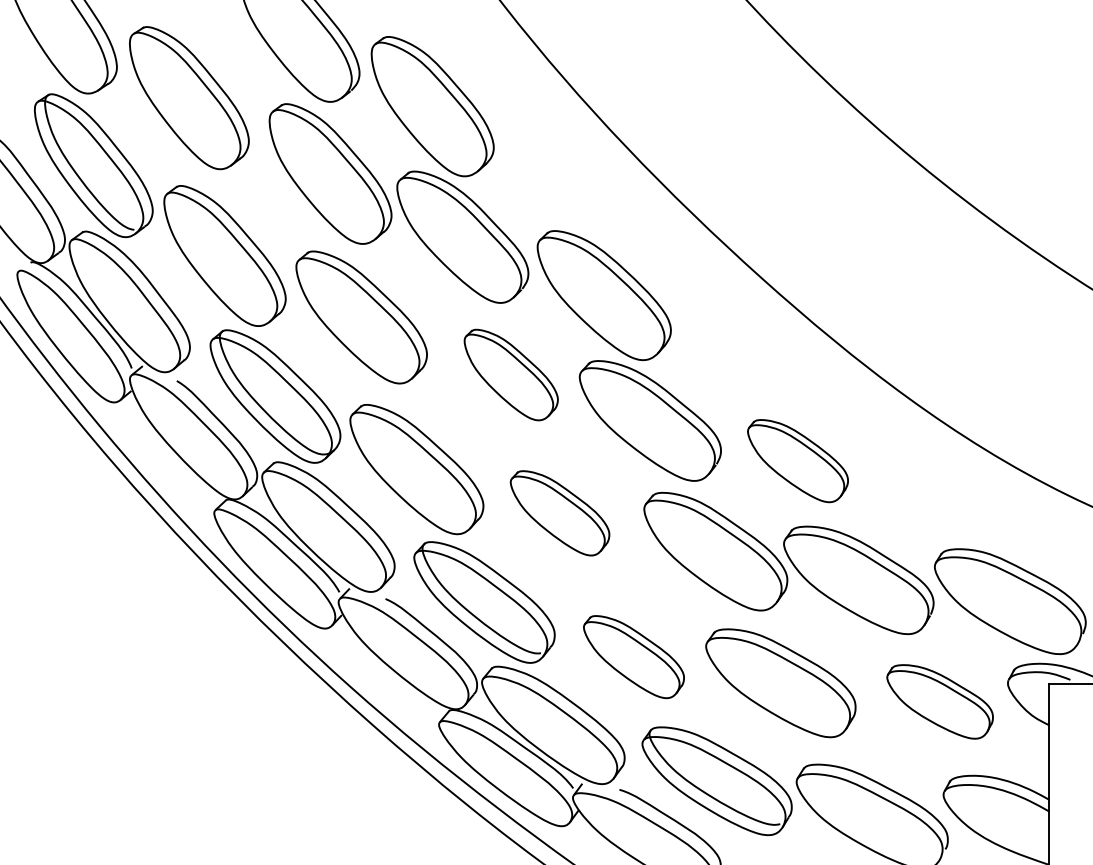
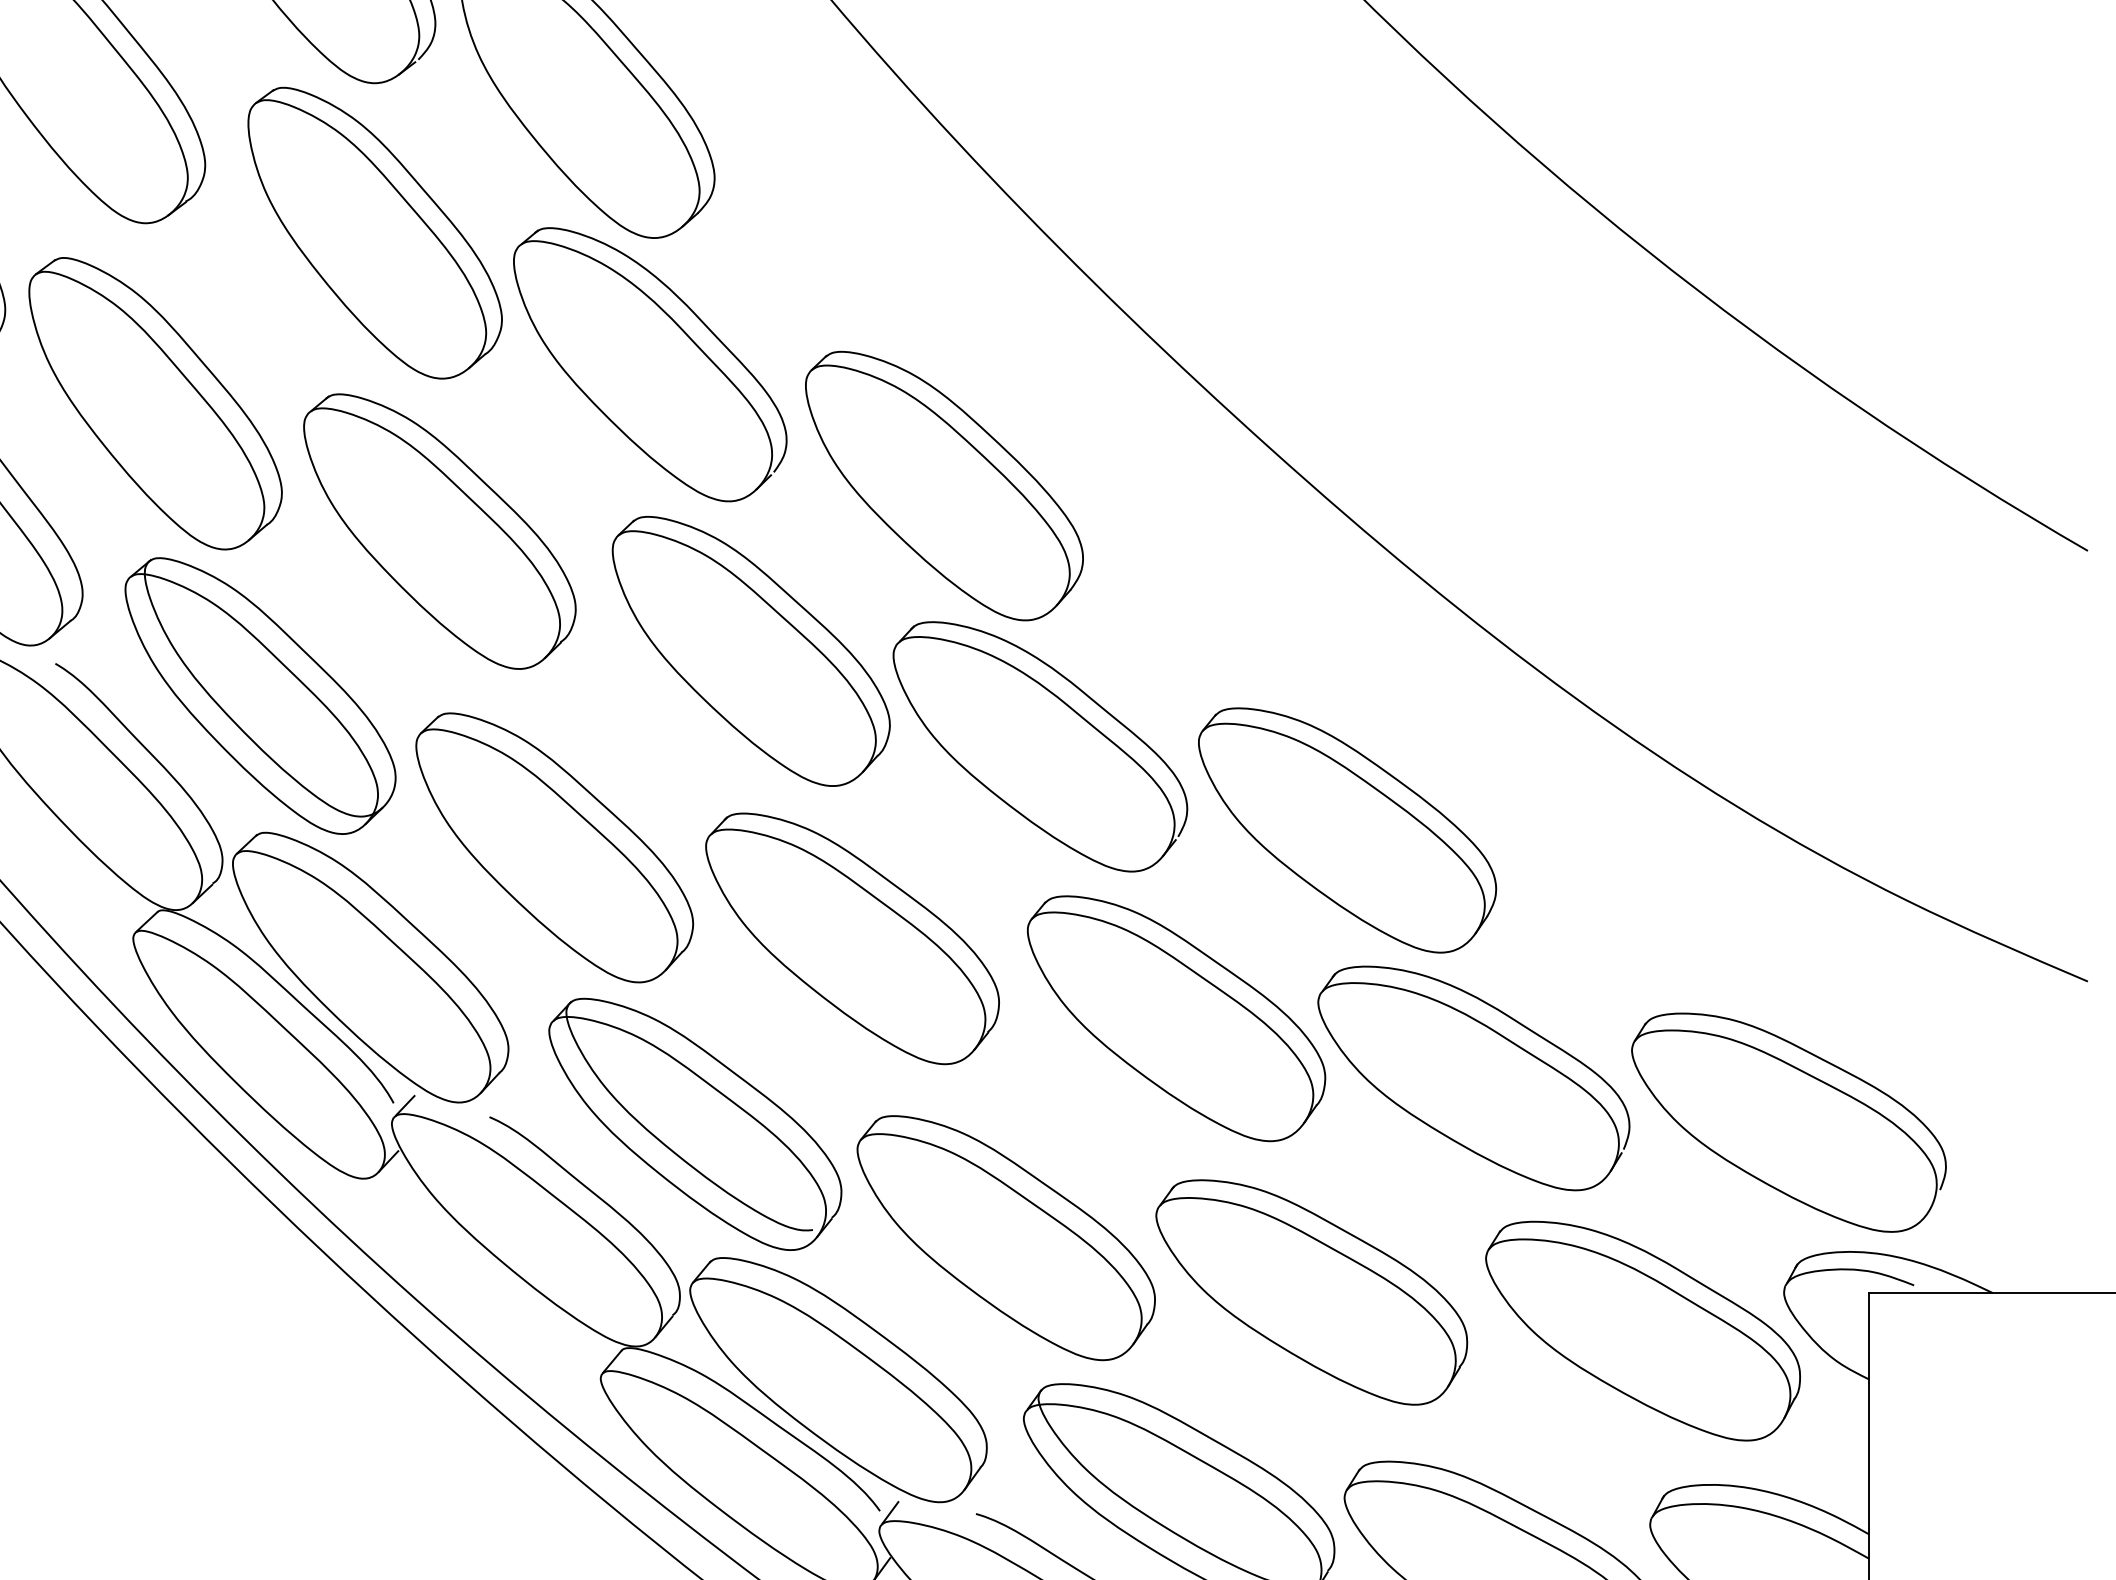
part: (510, 374) -> (749, 650), size x1.43
part: (797, 460) -> (1346, 829), size x1.43
part: (559, 513) -> (851, 939), size x1.43
part: (633, 656) -> (1005, 1236), size x1.43
part: (939, 701) -> (1641, 1330), size x1.43

